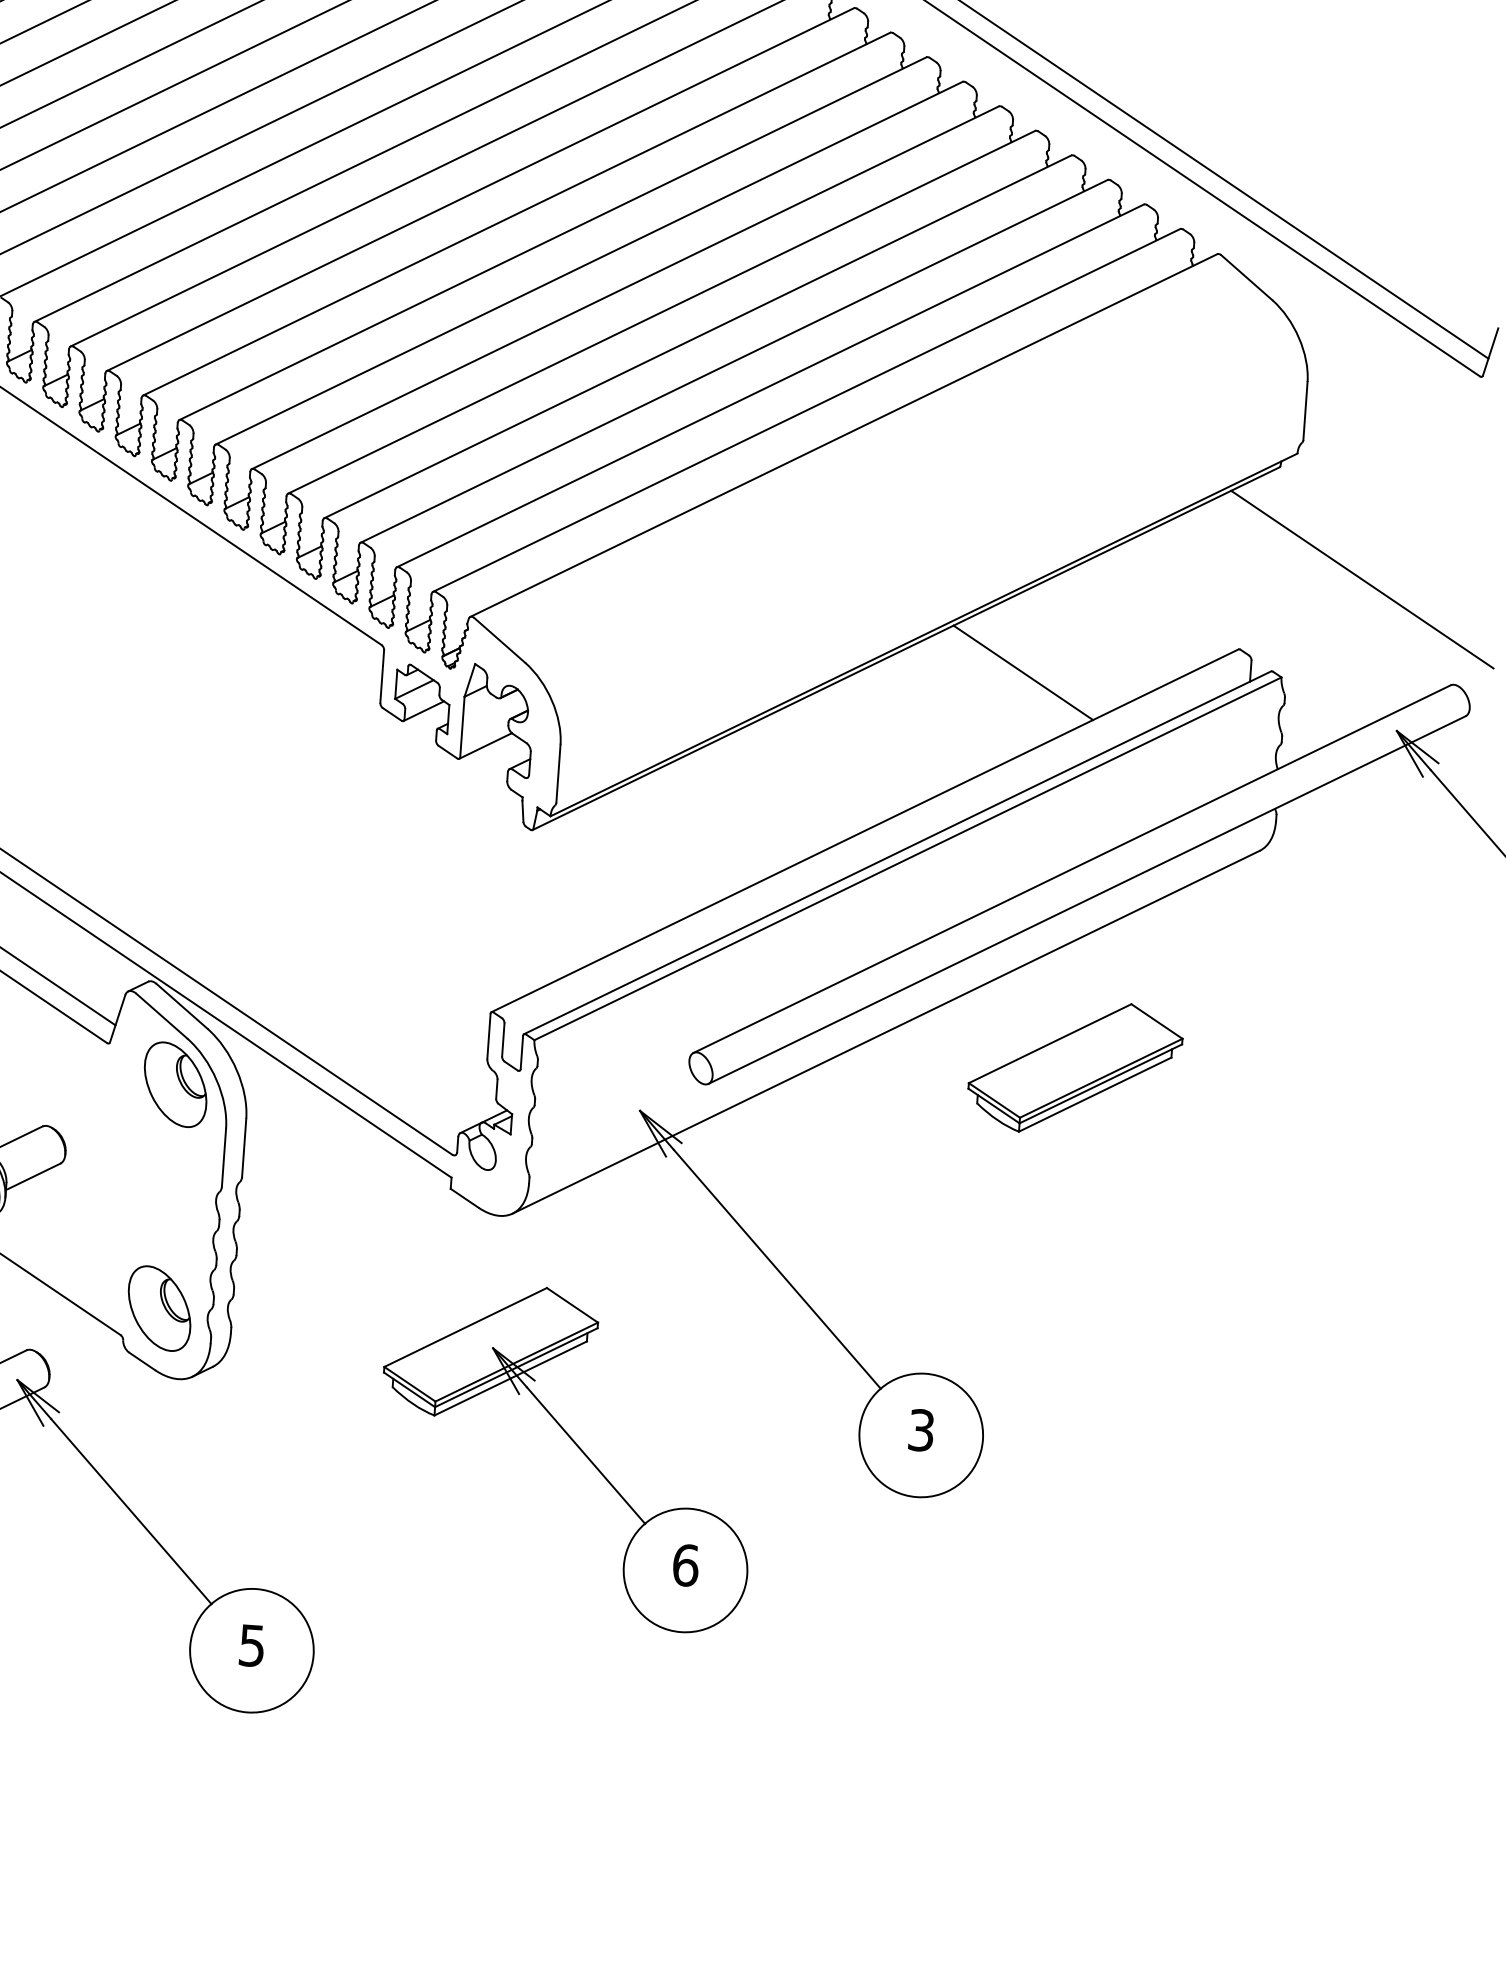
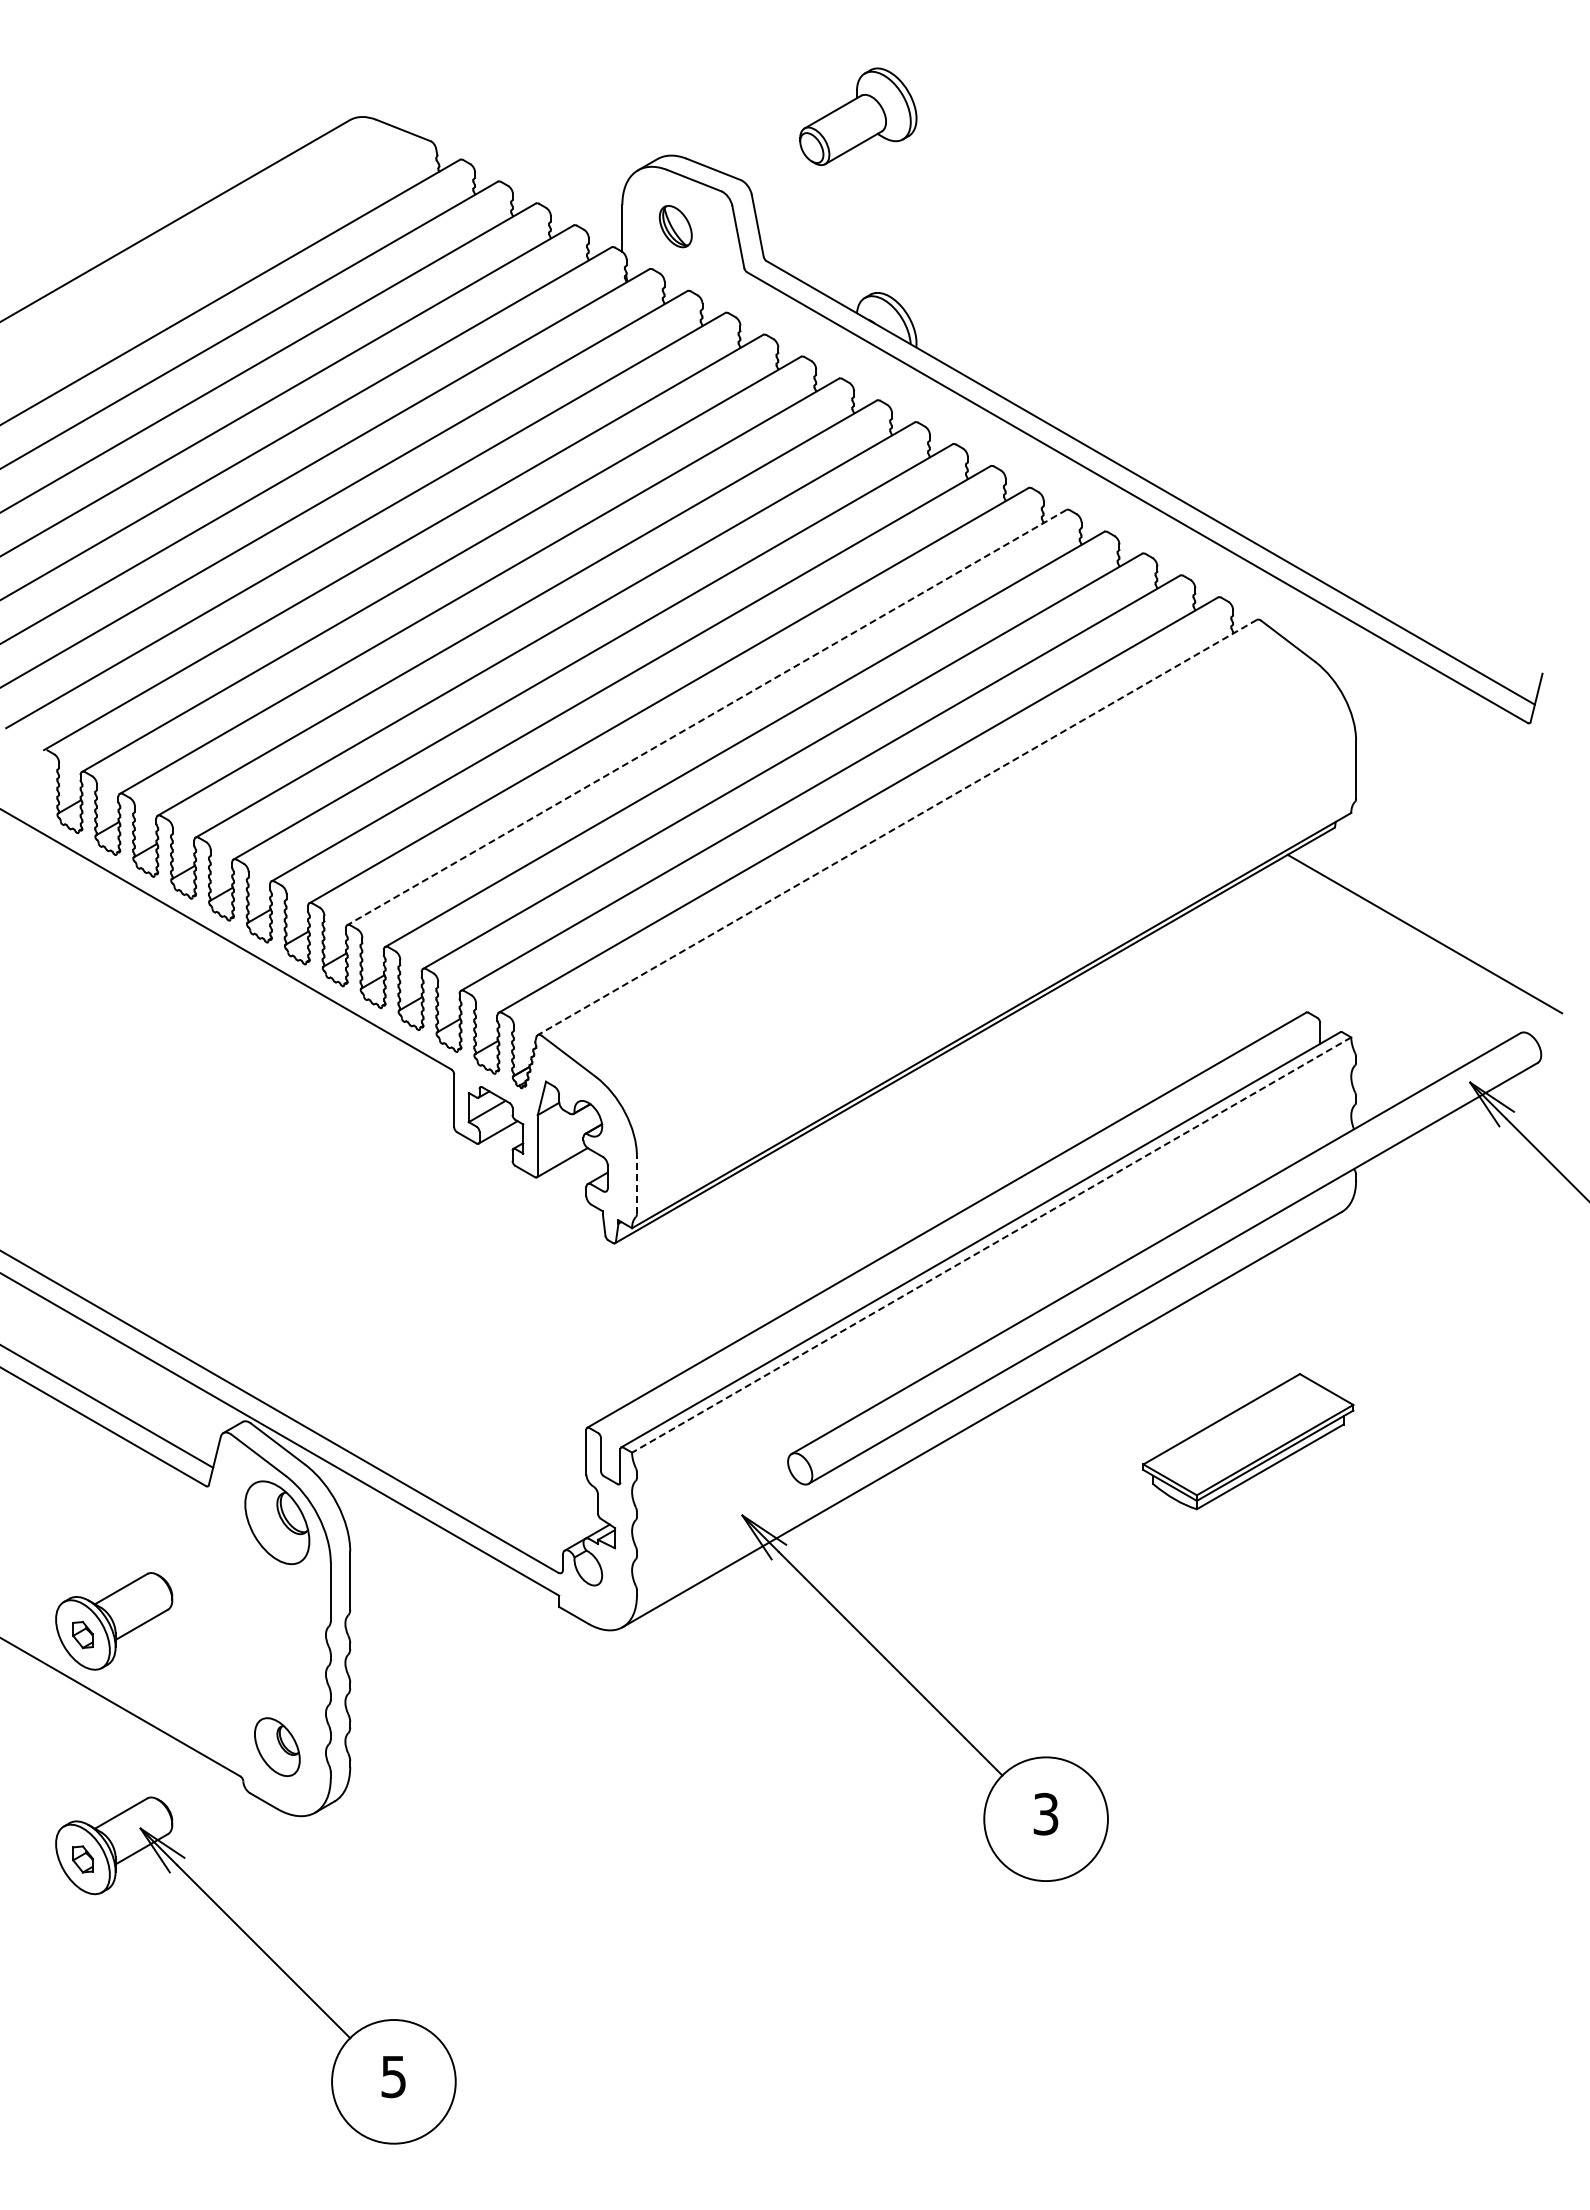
line: (661, 312) -> (706, 717), solid -> dashed
line: (842, 435) -> (896, 827), solid -> dashed
line: (1023, 673) -> (1093, 1051), removed
line: (558, 773) -> (636, 1184), solid -> dashed
line: (907, 859) -> (991, 1245), solid -> dashed
part: (1075, 1067) -> (1248, 1441), moved
part: (159, 1307) -> (277, 1746), size x0.7
part: (576, 1446) -> (703, 1854), removed

